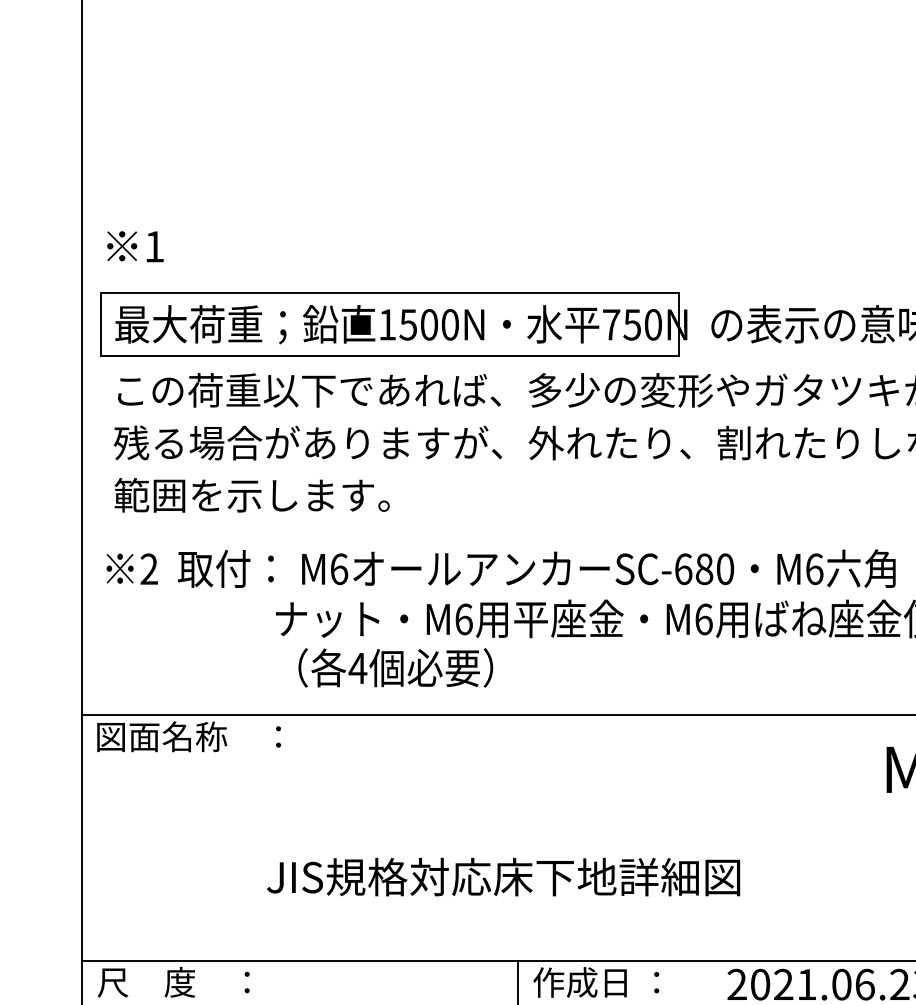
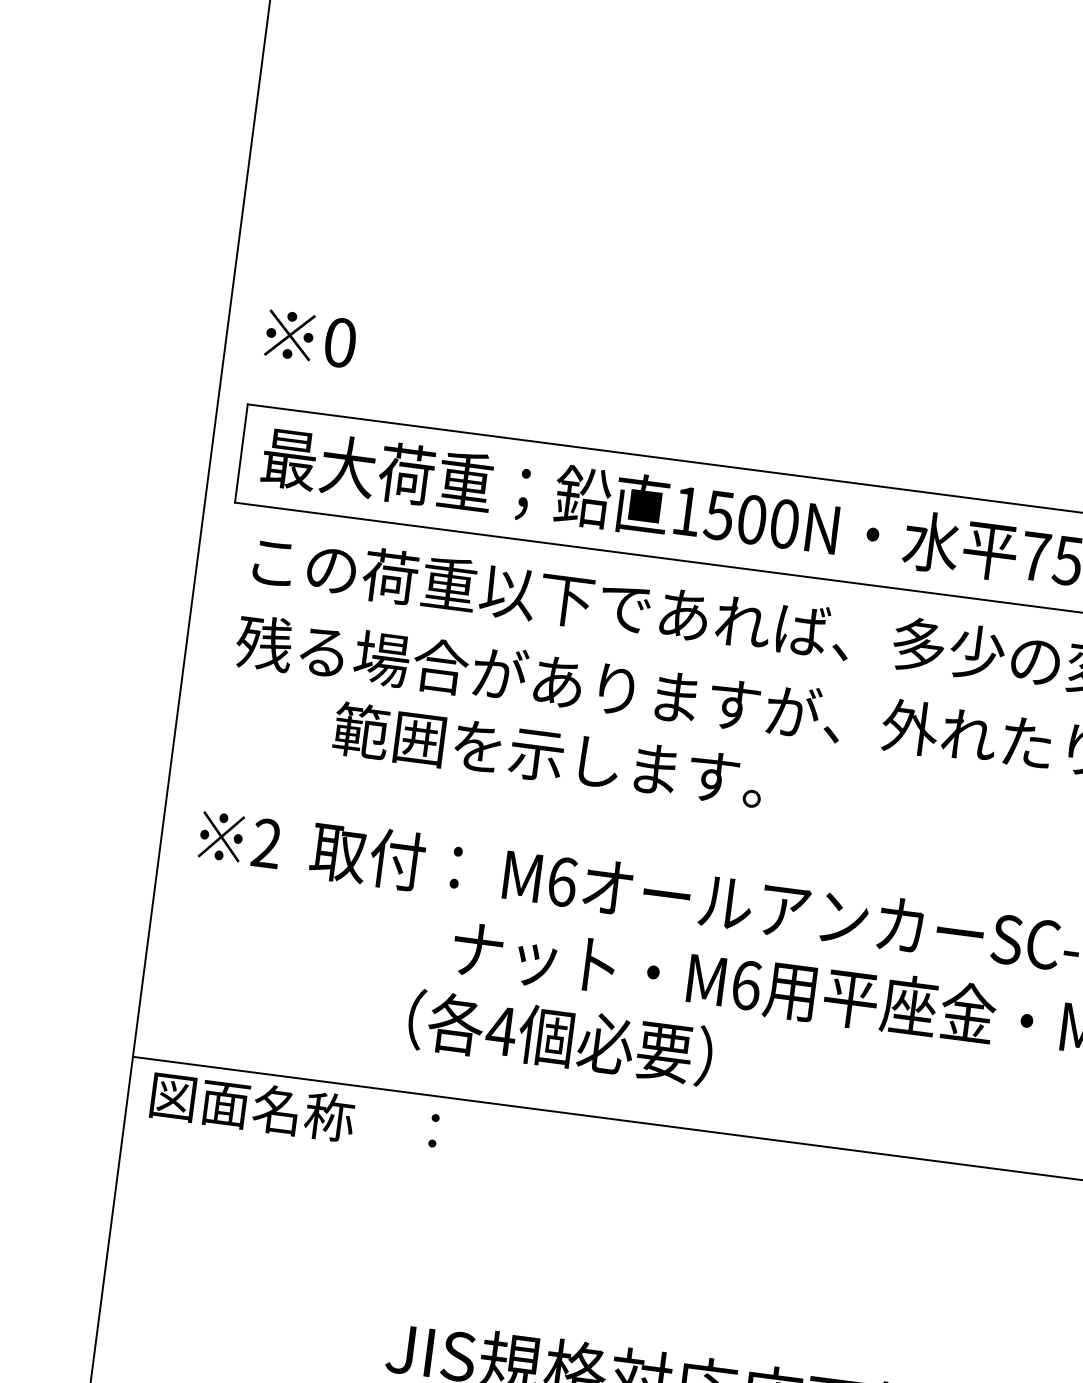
text: (154, 246) -> (340, 342), 1 -> 0
text: (251, 495) -> (547, 755), moved
text: (395, 667) -> (560, 1037), moved

